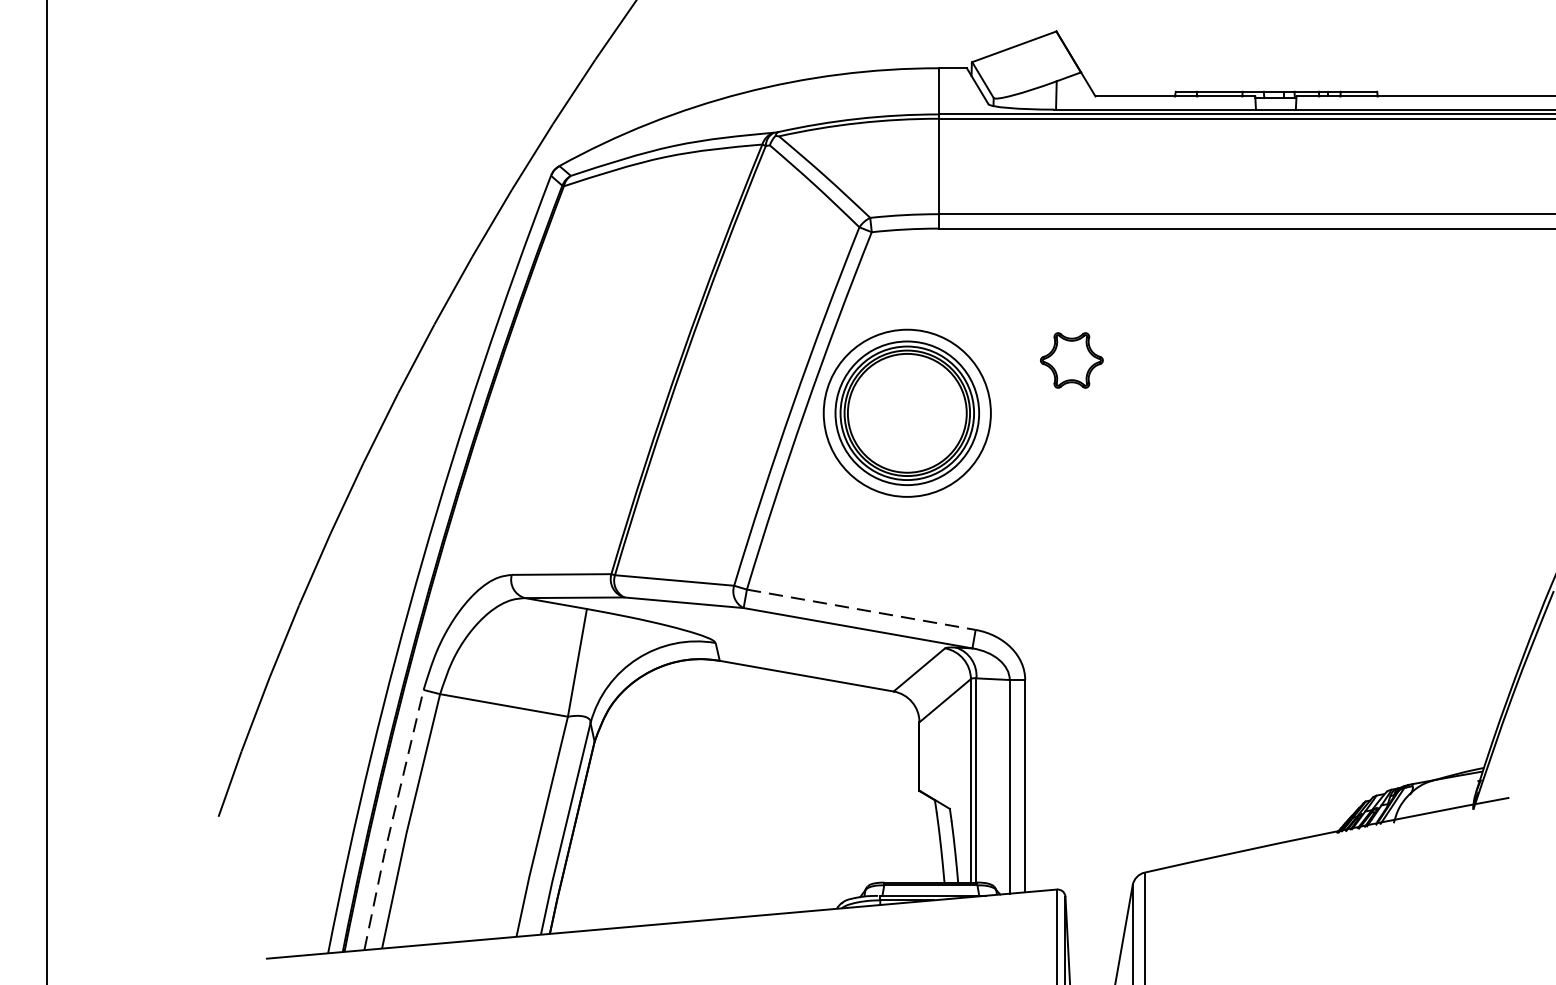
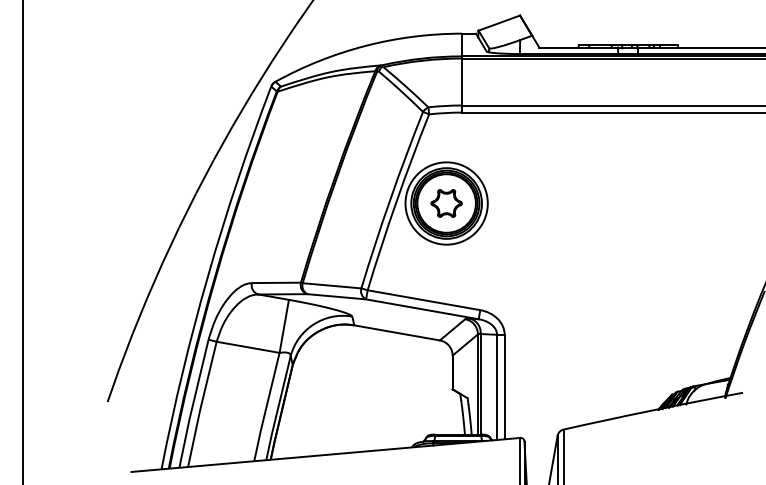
part: (1071, 360) -> (446, 203), moved
line: (862, 610) -> (424, 300), dashed -> solid
line: (393, 819) -> (193, 403), dashed -> solid

